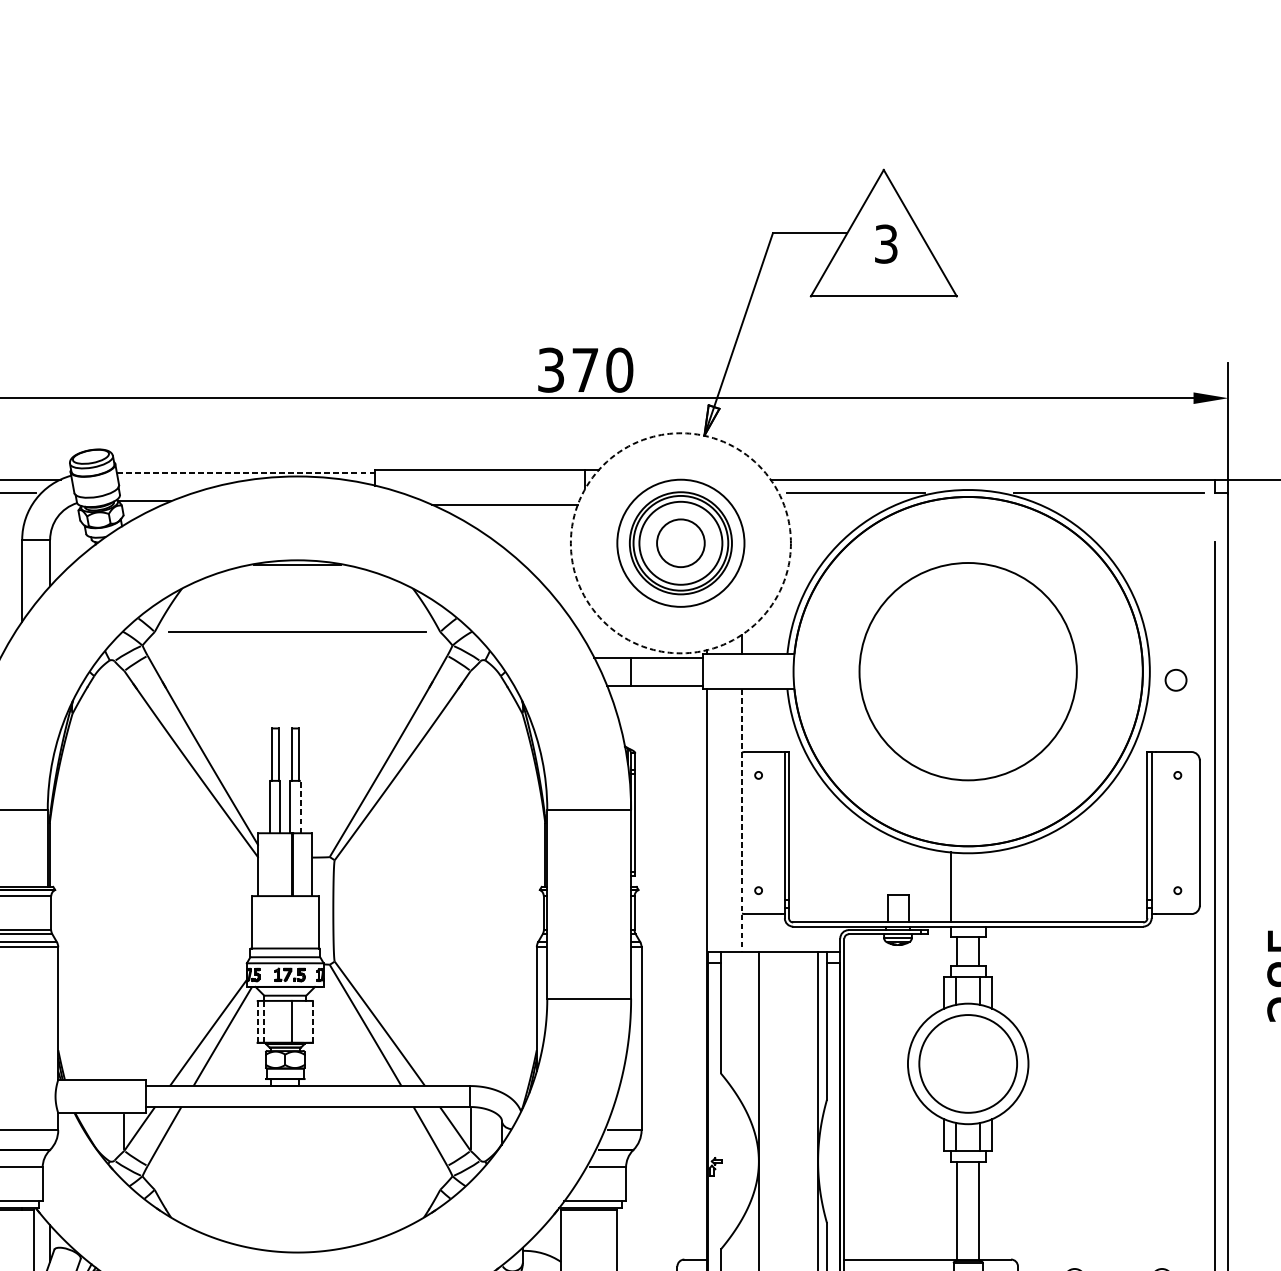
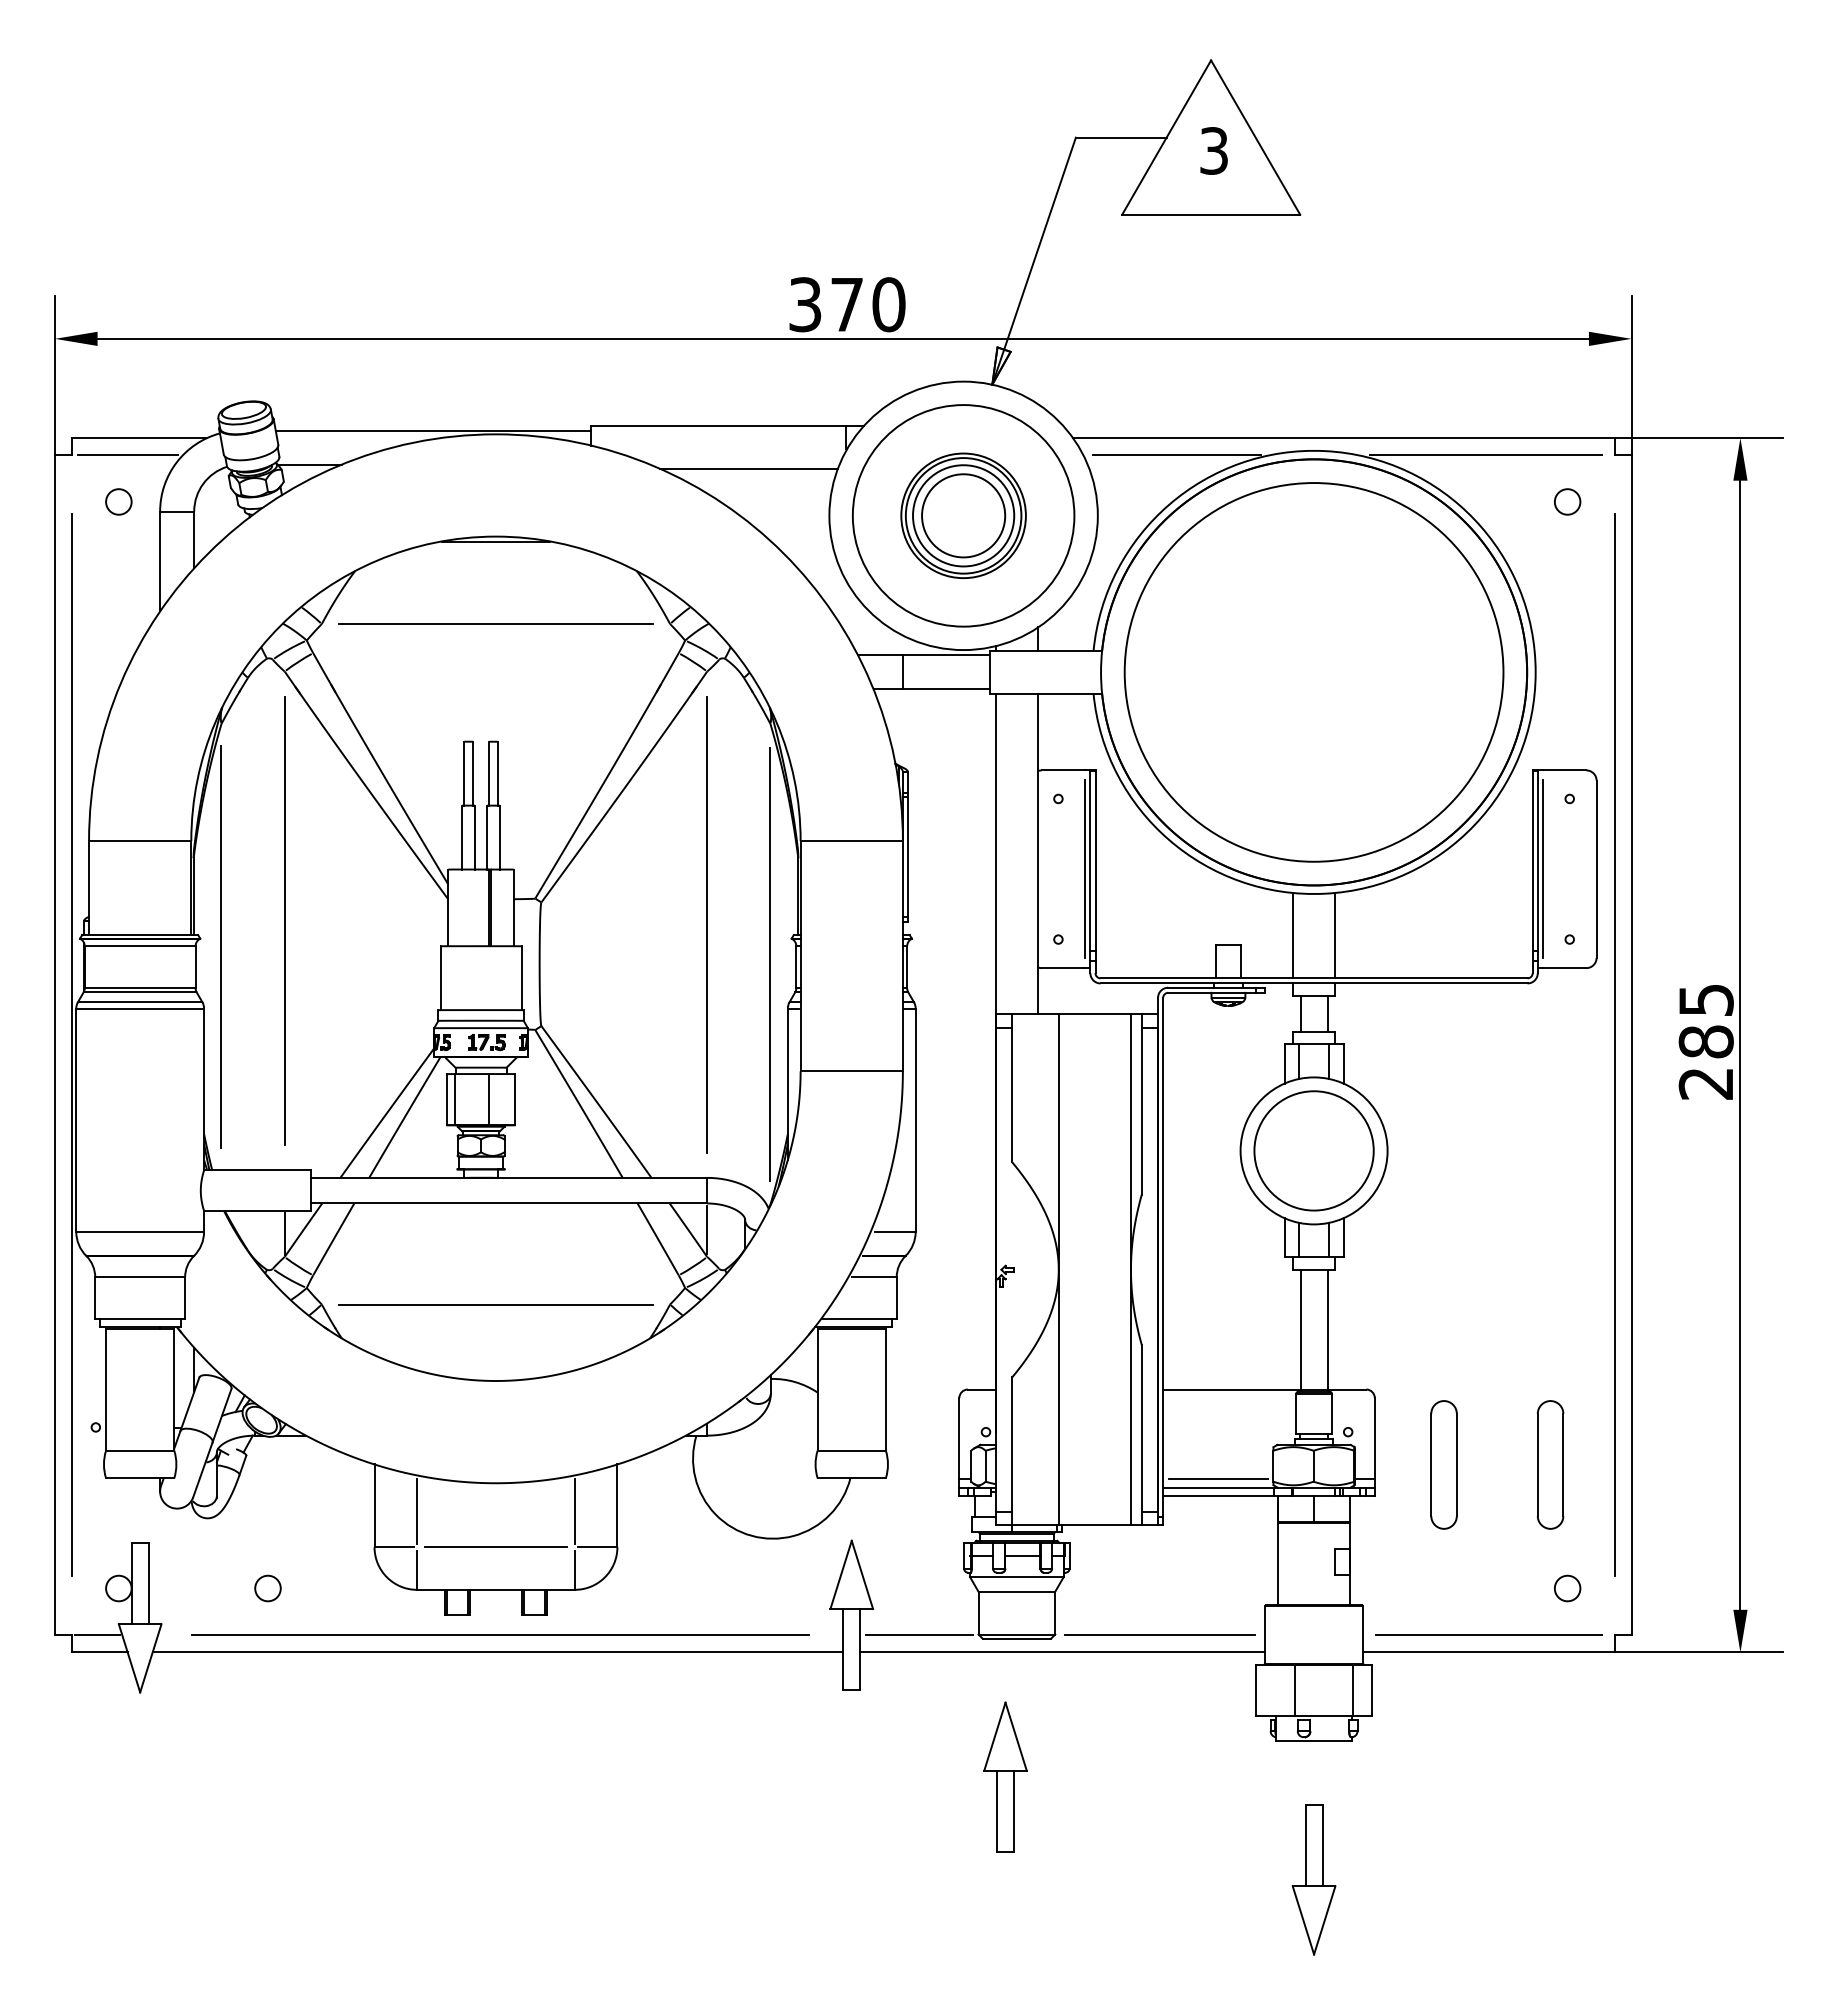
line: (246, 473) -> (433, 430), dashed -> solid
circle: (680, 543) -> (963, 515), dashed -> solid
circle: (680, 543) -> (963, 515), size x1.43
circle: (680, 543) -> (963, 515), size x1.43
circle: (967, 671) -> (1313, 672), size x1.43
circle: (1175, 679) -> (1567, 501), moved
line: (300, 806) -> (499, 837), dashed -> solid
line: (742, 820) -> (1038, 854), dashed -> solid
line: (780, 833) -> (1085, 869), added
line: (1155, 833) -> (1542, 869), added
line: (124, 875) -> (284, 920), added
line: (470, 878) -> (706, 924), added
line: (985, 887) -> (1335, 935), added
line: (72, 897) -> (221, 947), added
line: (522, 911) -> (770, 964), added
line: (257, 1021) -> (447, 1099), dashed -> solid
line: (264, 1021) -> (455, 1099), dashed -> solid
line: (312, 1021) -> (514, 1099), dashed -> solid
line: (297, 1189) -> (495, 1304), added

